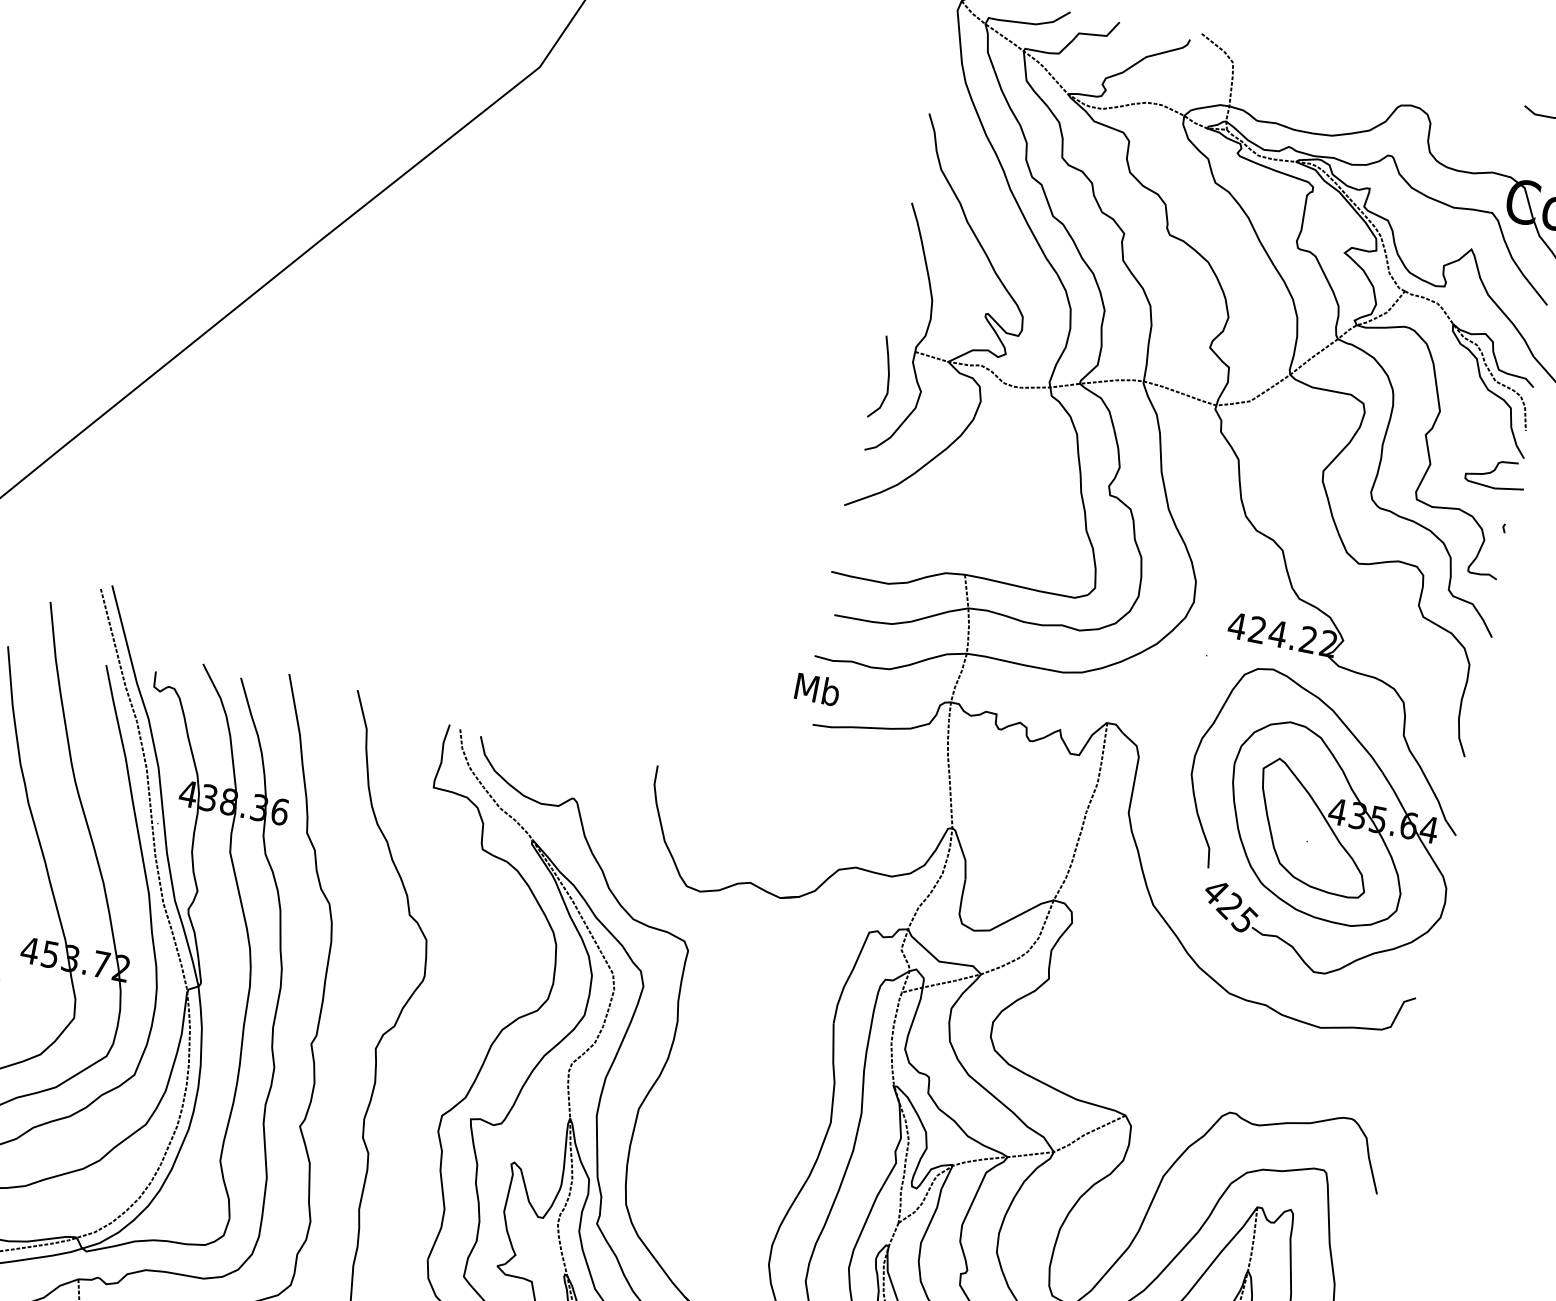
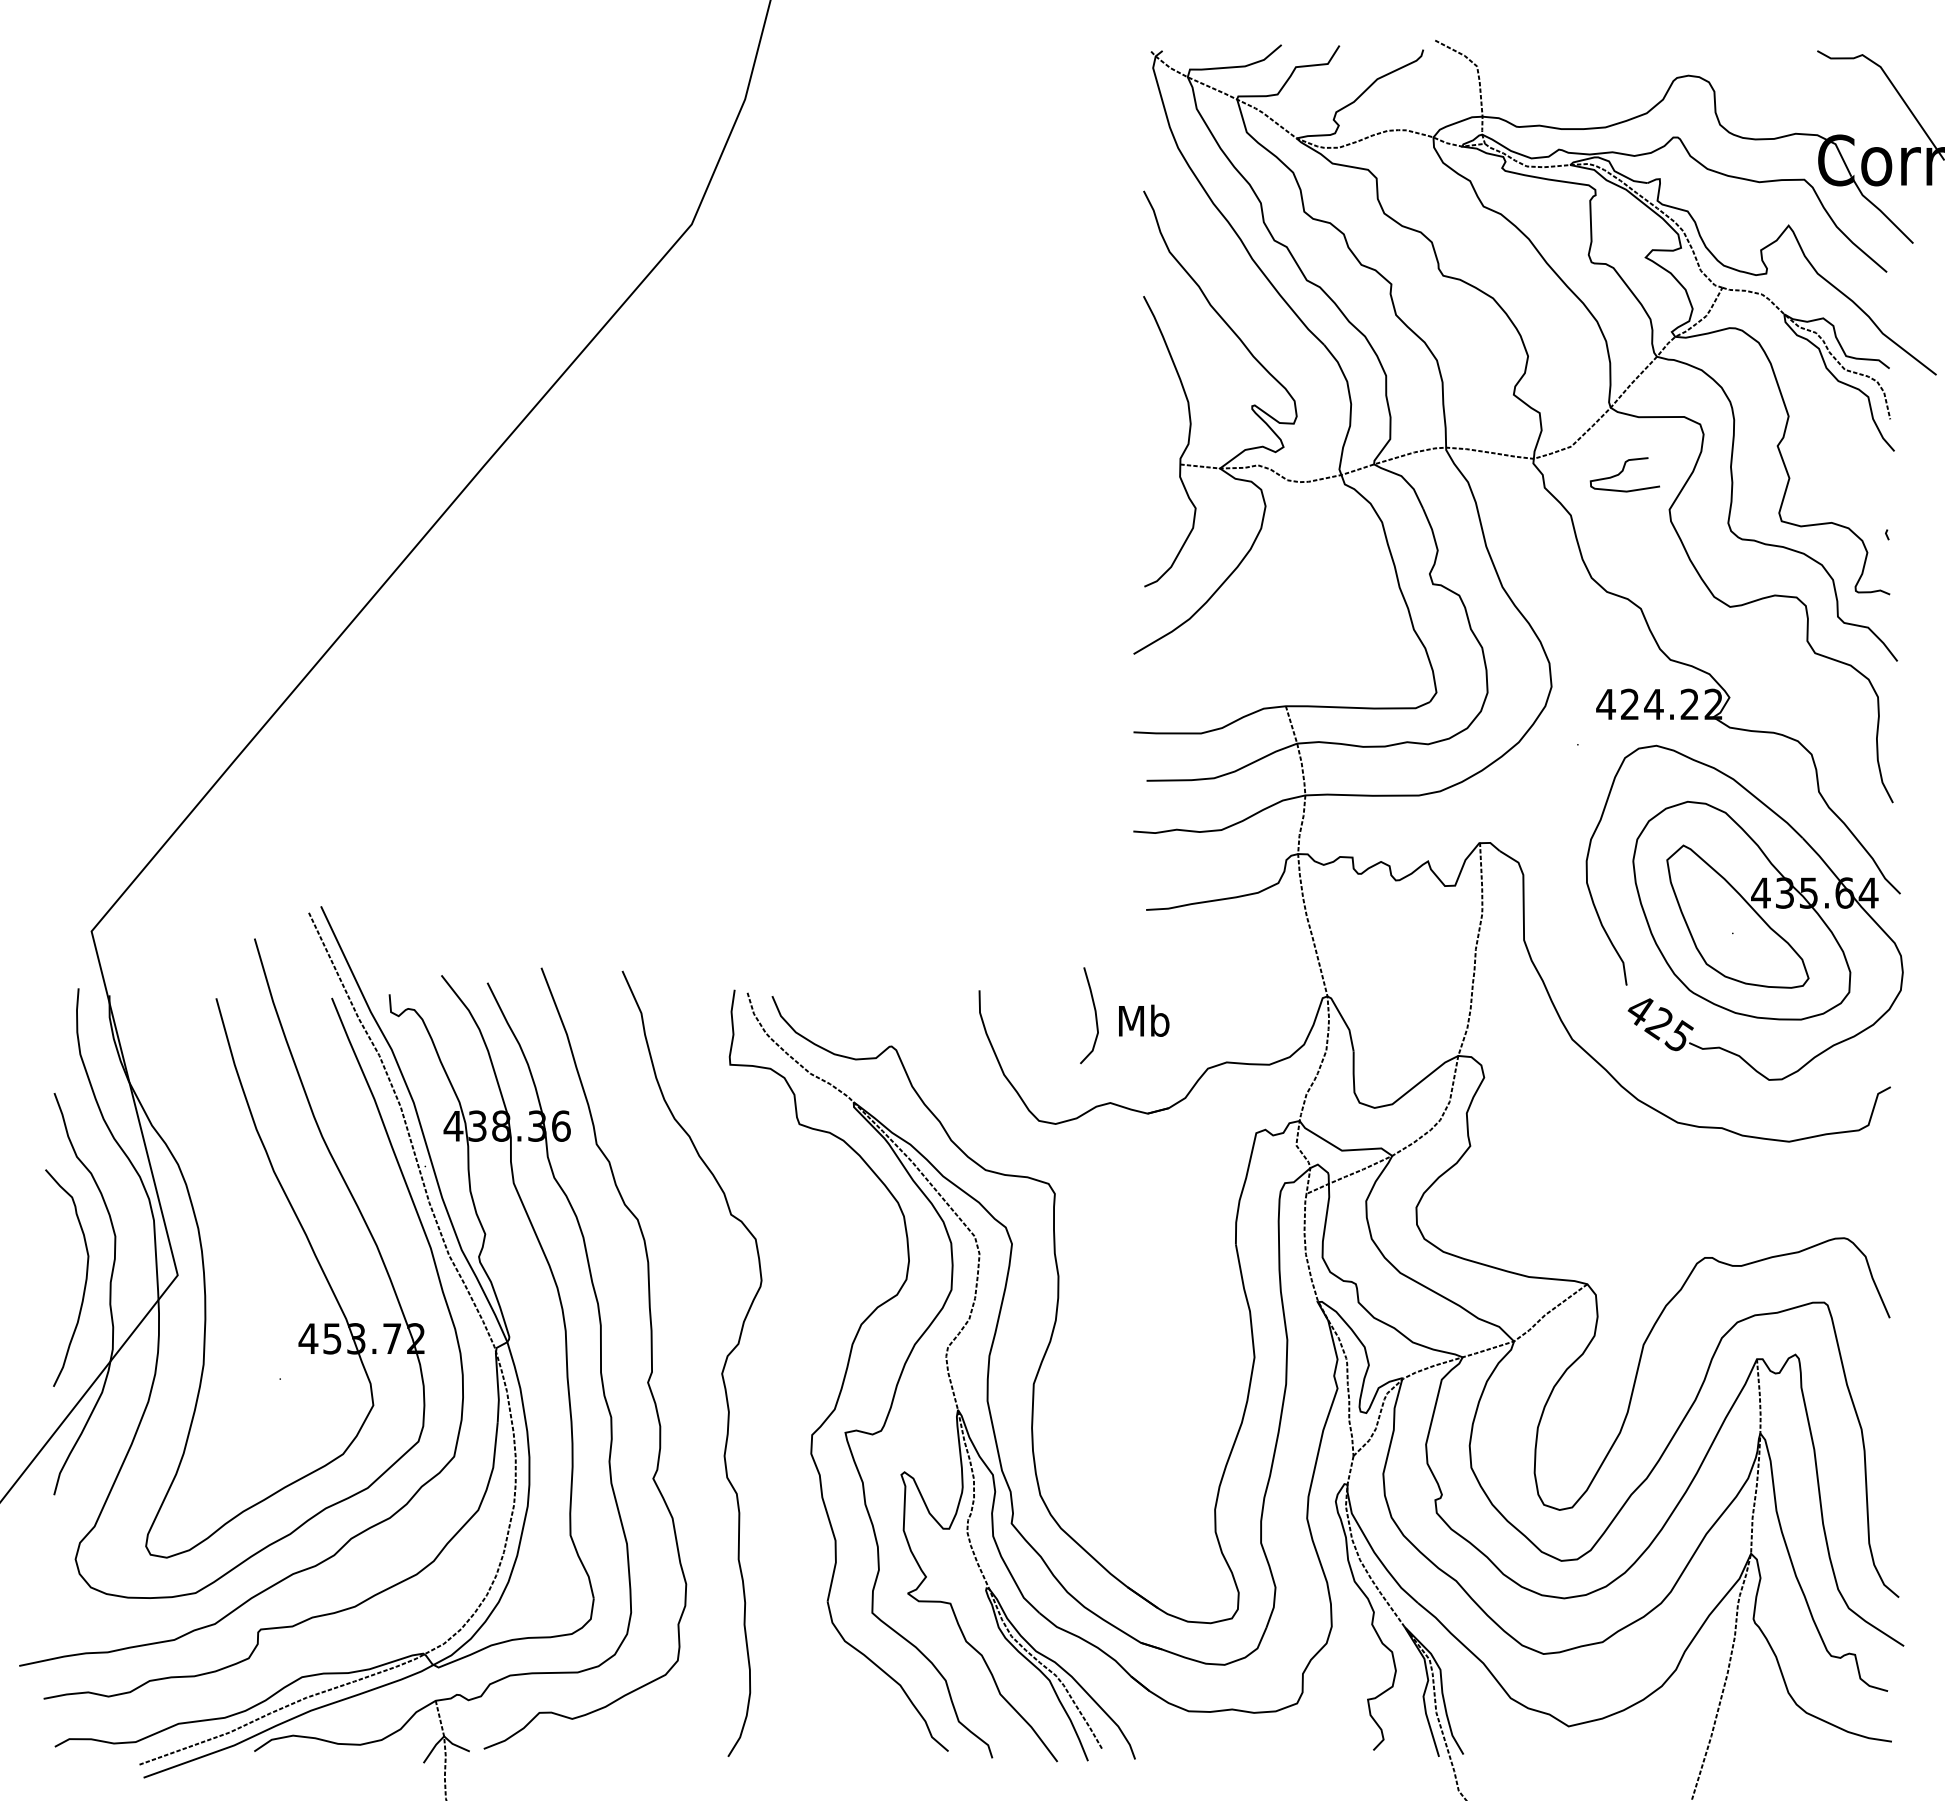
curve: (887, 375) -> (1094, 1012), moved
curve: (1494, 471) -> (1622, 472), moved
text: (818, 689) -> (1144, 1020), moved

